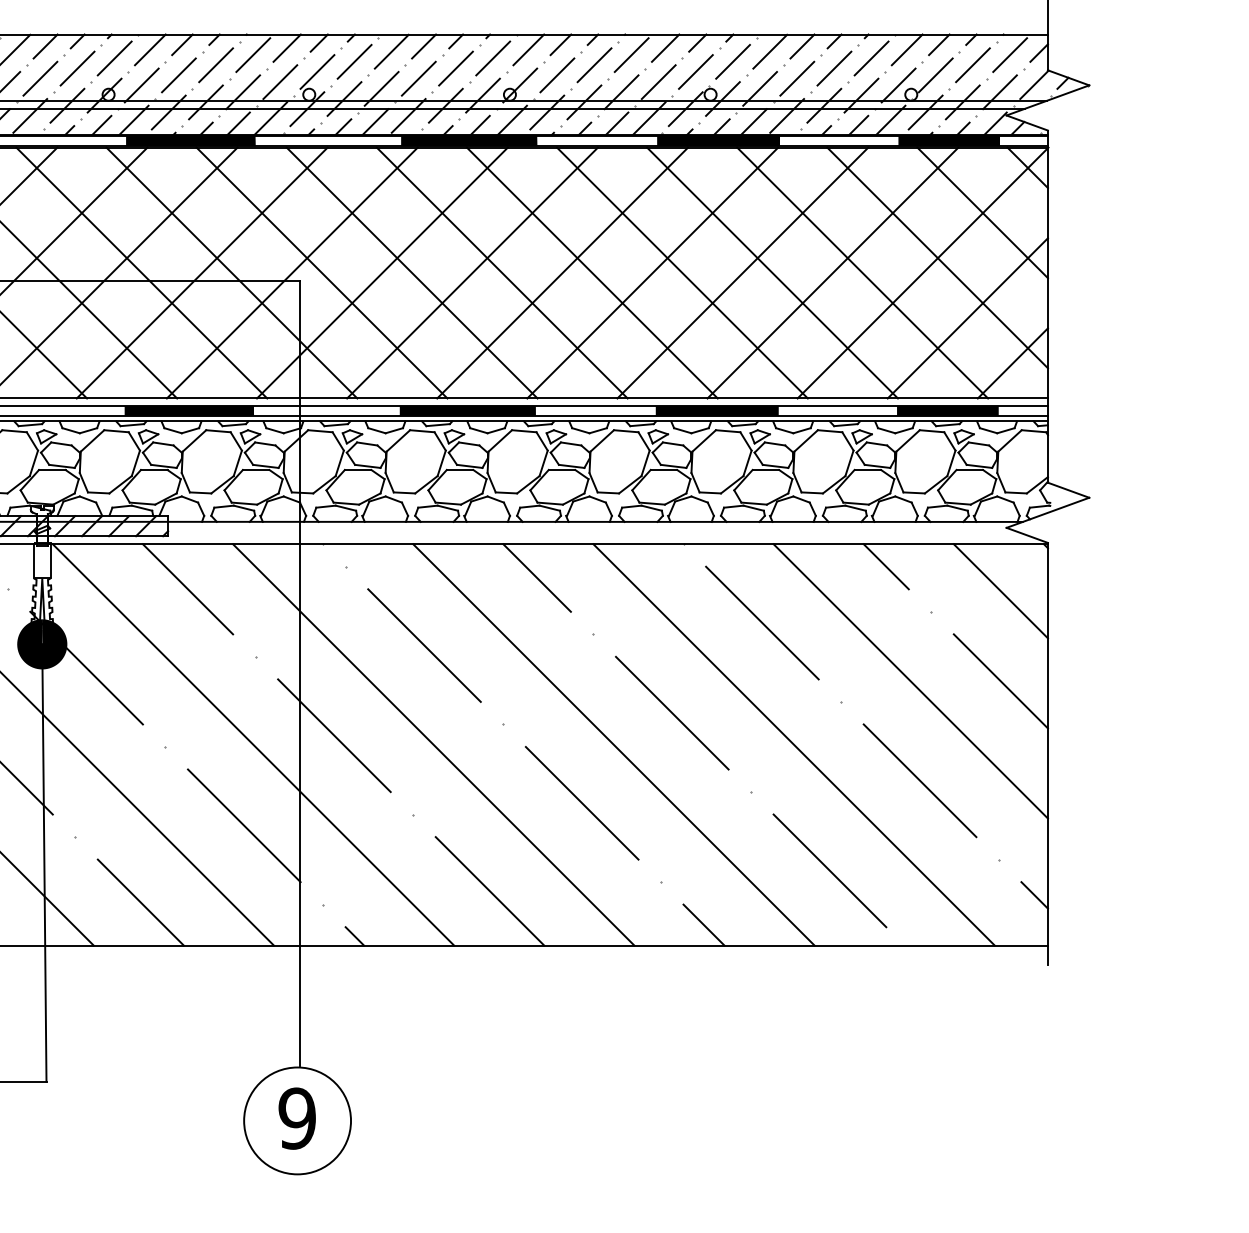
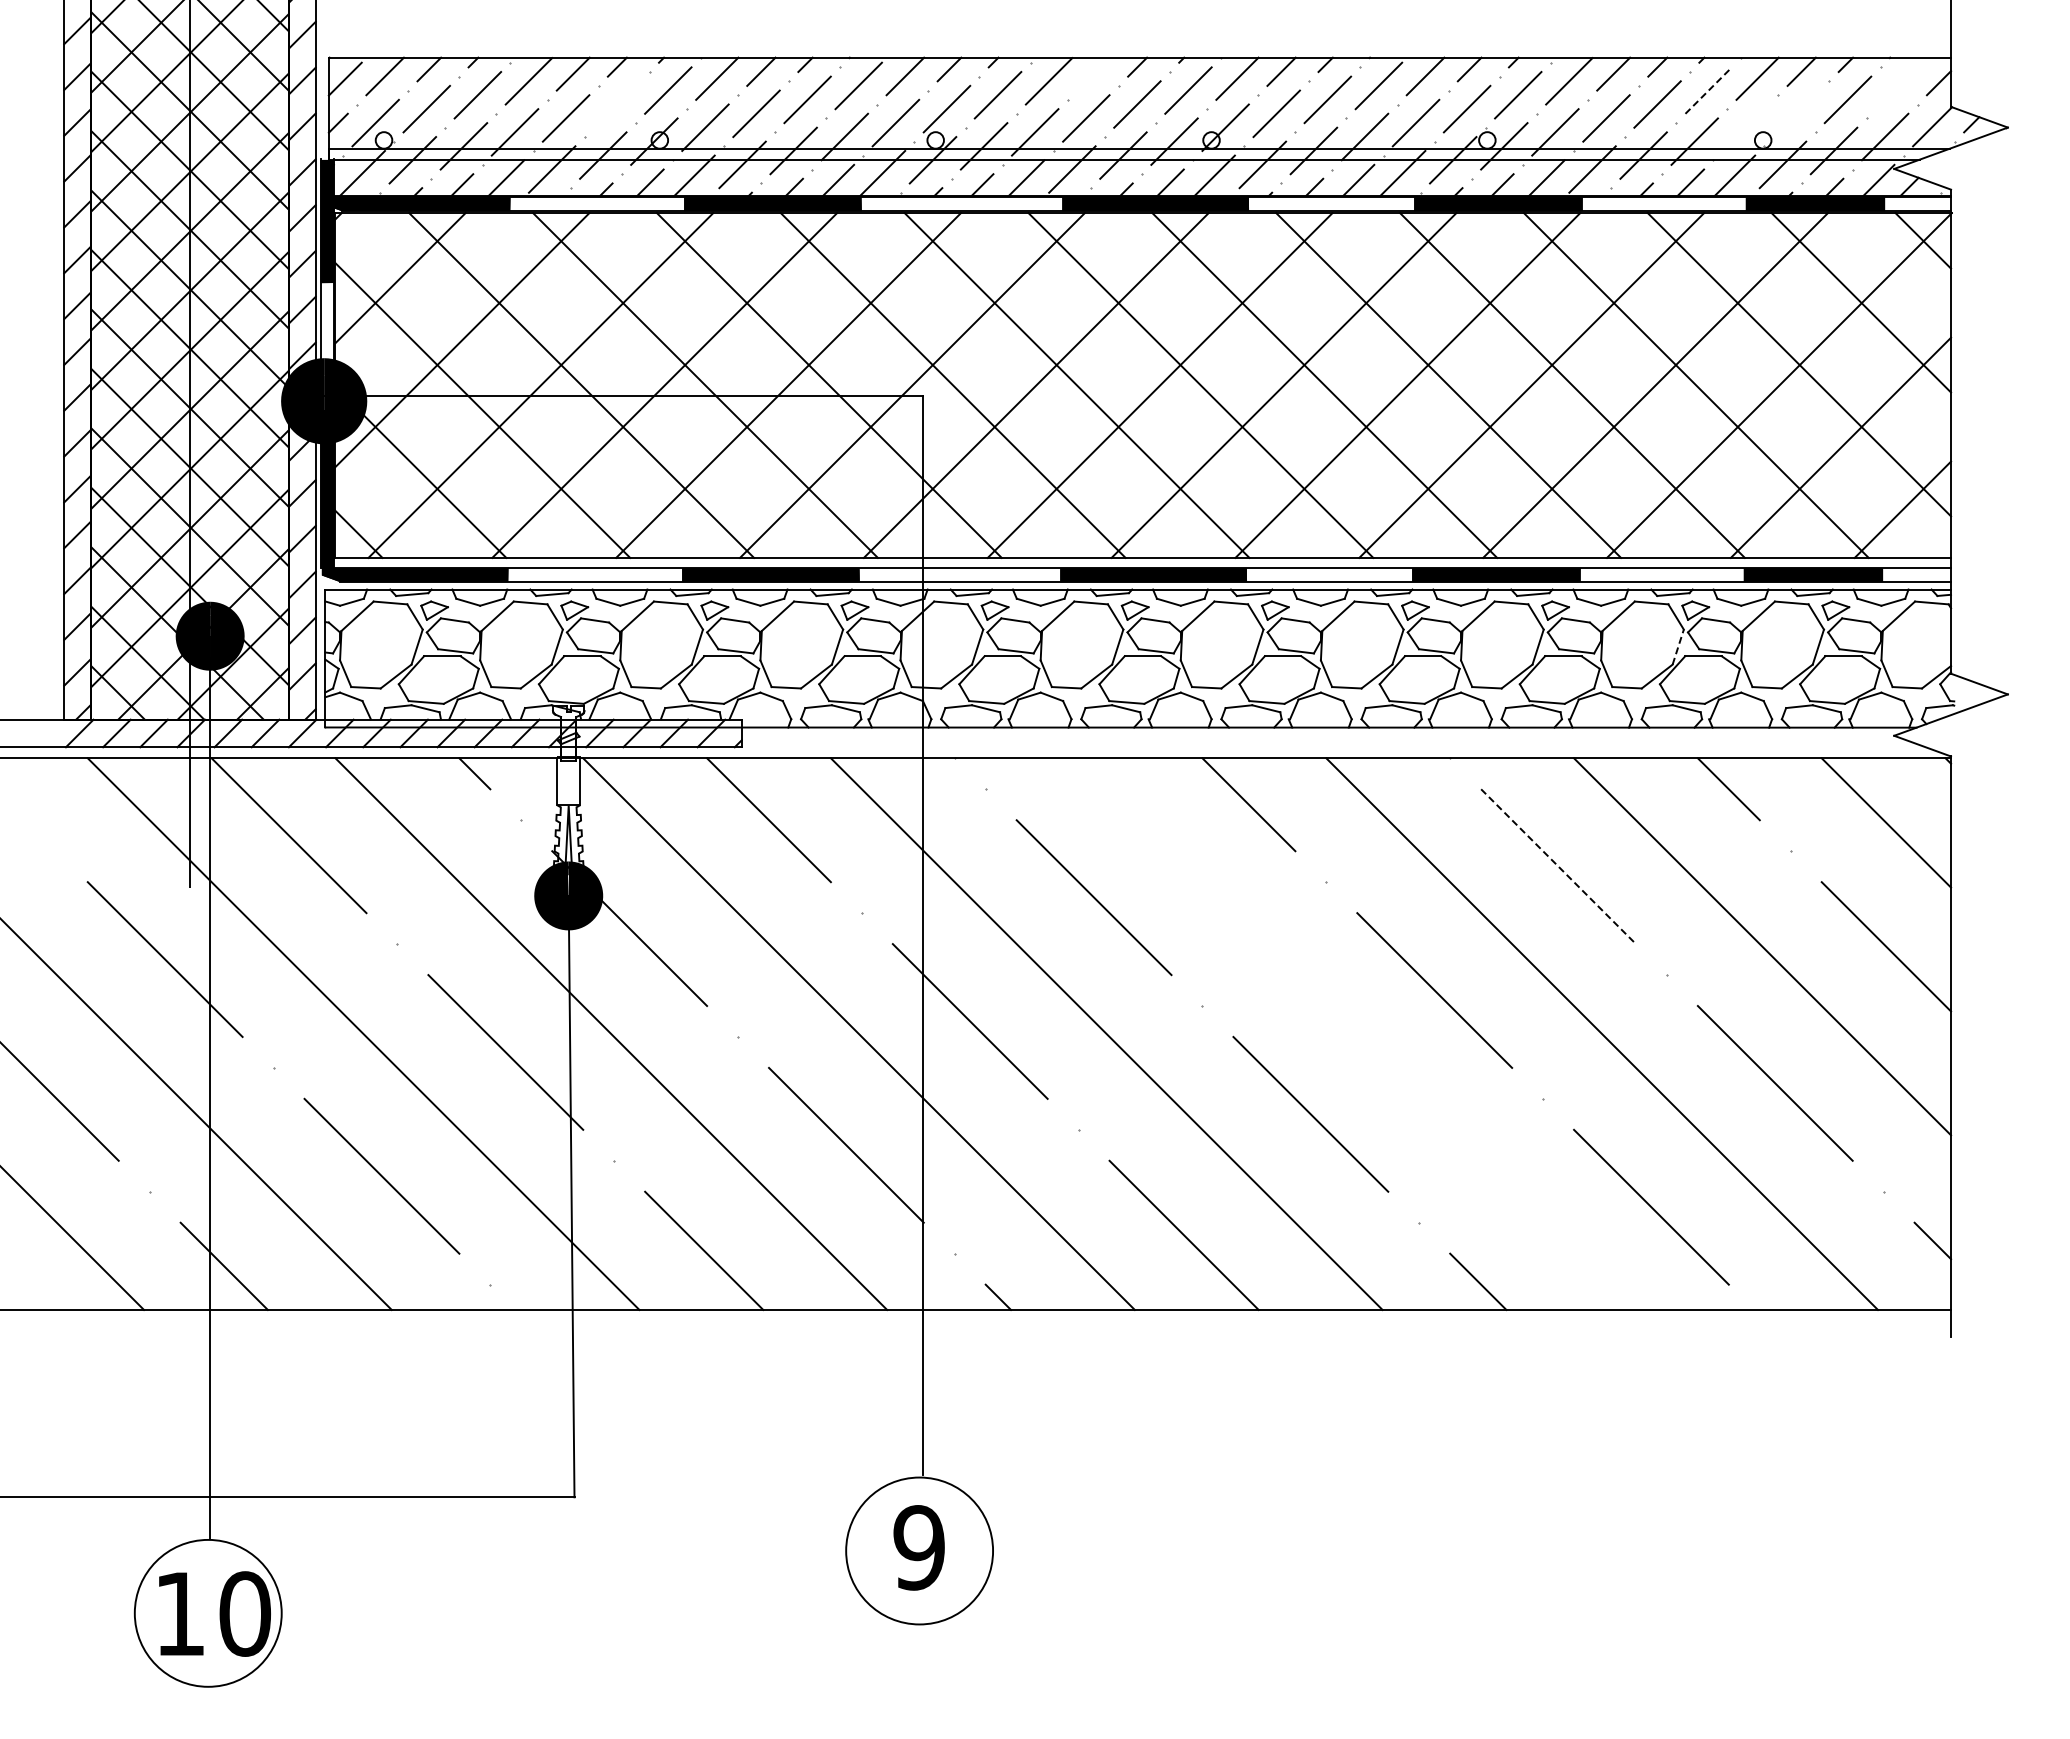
line: (424, 46) -> (1093, 73), removed
line: (1009, 54) -> (1898, 85), removed
line: (871, 58) -> (1708, 90), solid -> dashed
line: (77, 68) -> (616, 104), removed
line: (935, 75) -> (1796, 113), removed
line: (898, 85) -> (1745, 127), removed
line: (849, 462) -> (1678, 646), solid -> dashed
line: (762, 623) -> (1558, 867), solid -> dashed
line: (613, 744) -> (1354, 1033), removed

